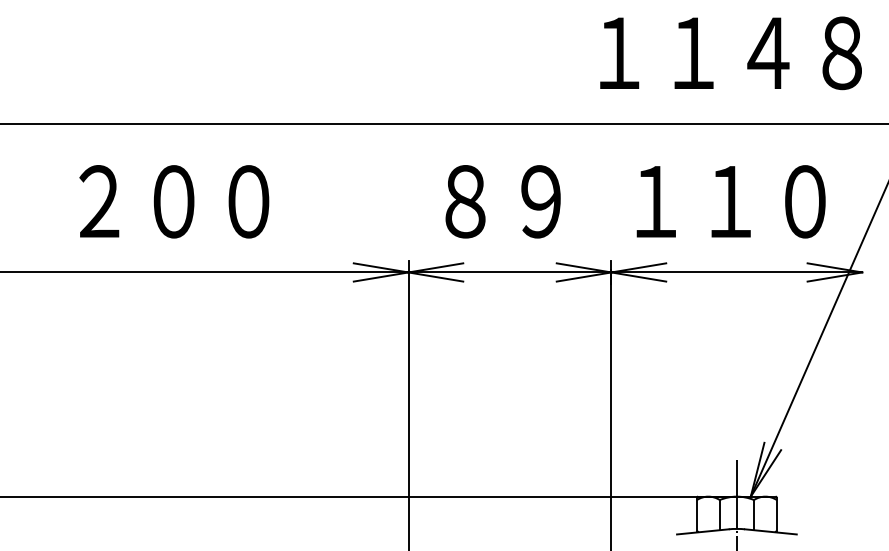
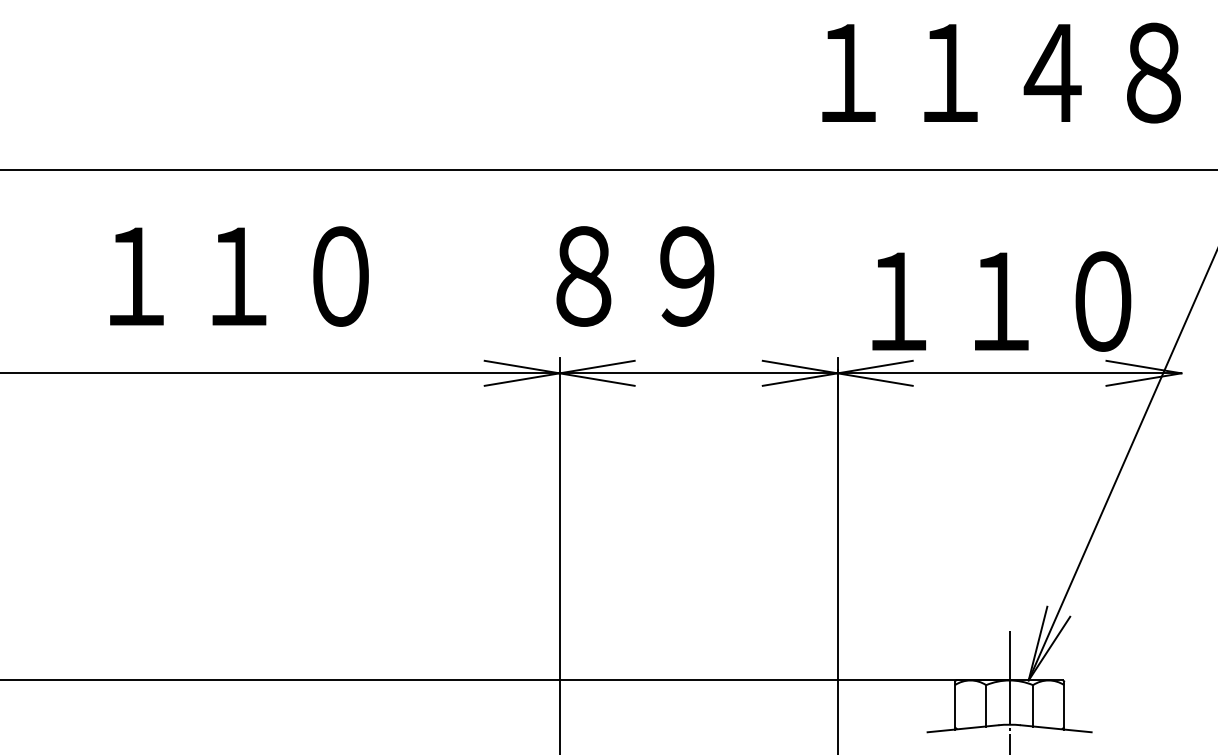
text: (136, 201) -> (187, 276), ２００ -> １１０
text: (503, 201) -> (635, 276), moved
text: (730, 201) -> (1001, 301), moved

